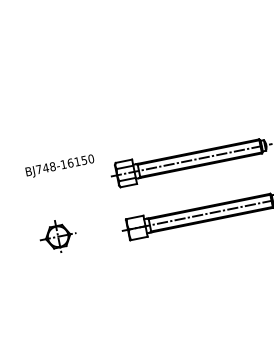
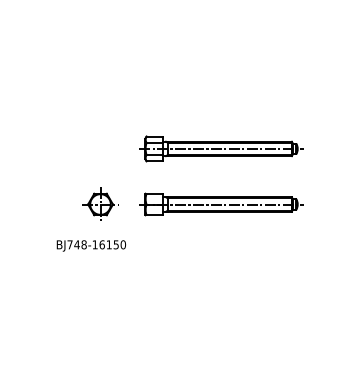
text: (59, 166) -> (90, 245), moved
part: (57, 235) -> (100, 203), moved

